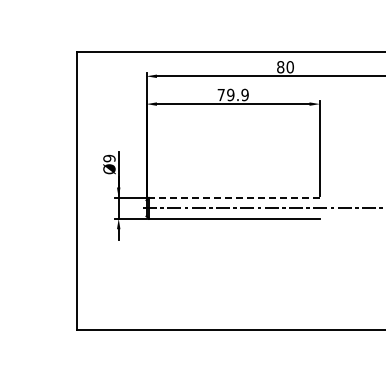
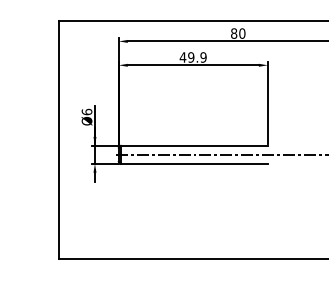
text: (221, 95) -> (183, 57), 79.9 -> 49.9
text: (109, 158) -> (87, 112), Ø9 -> Ø6
line: (233, 197) -> (193, 145), dashed -> solid

